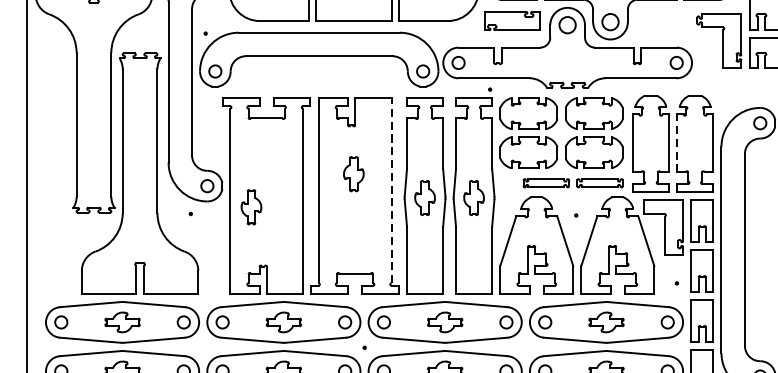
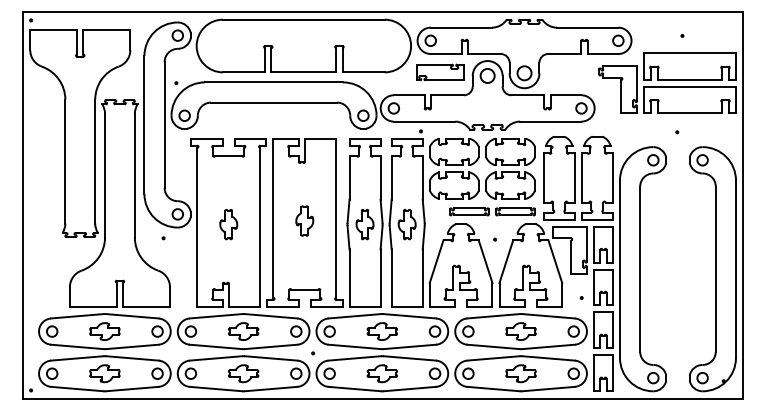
line: (676, 143) -> (581, 177), dashed -> solid
part: (353, 173) -> (304, 220), moved
line: (391, 190) -> (336, 218), dashed -> solid
part: (251, 207) -> (228, 224), moved

